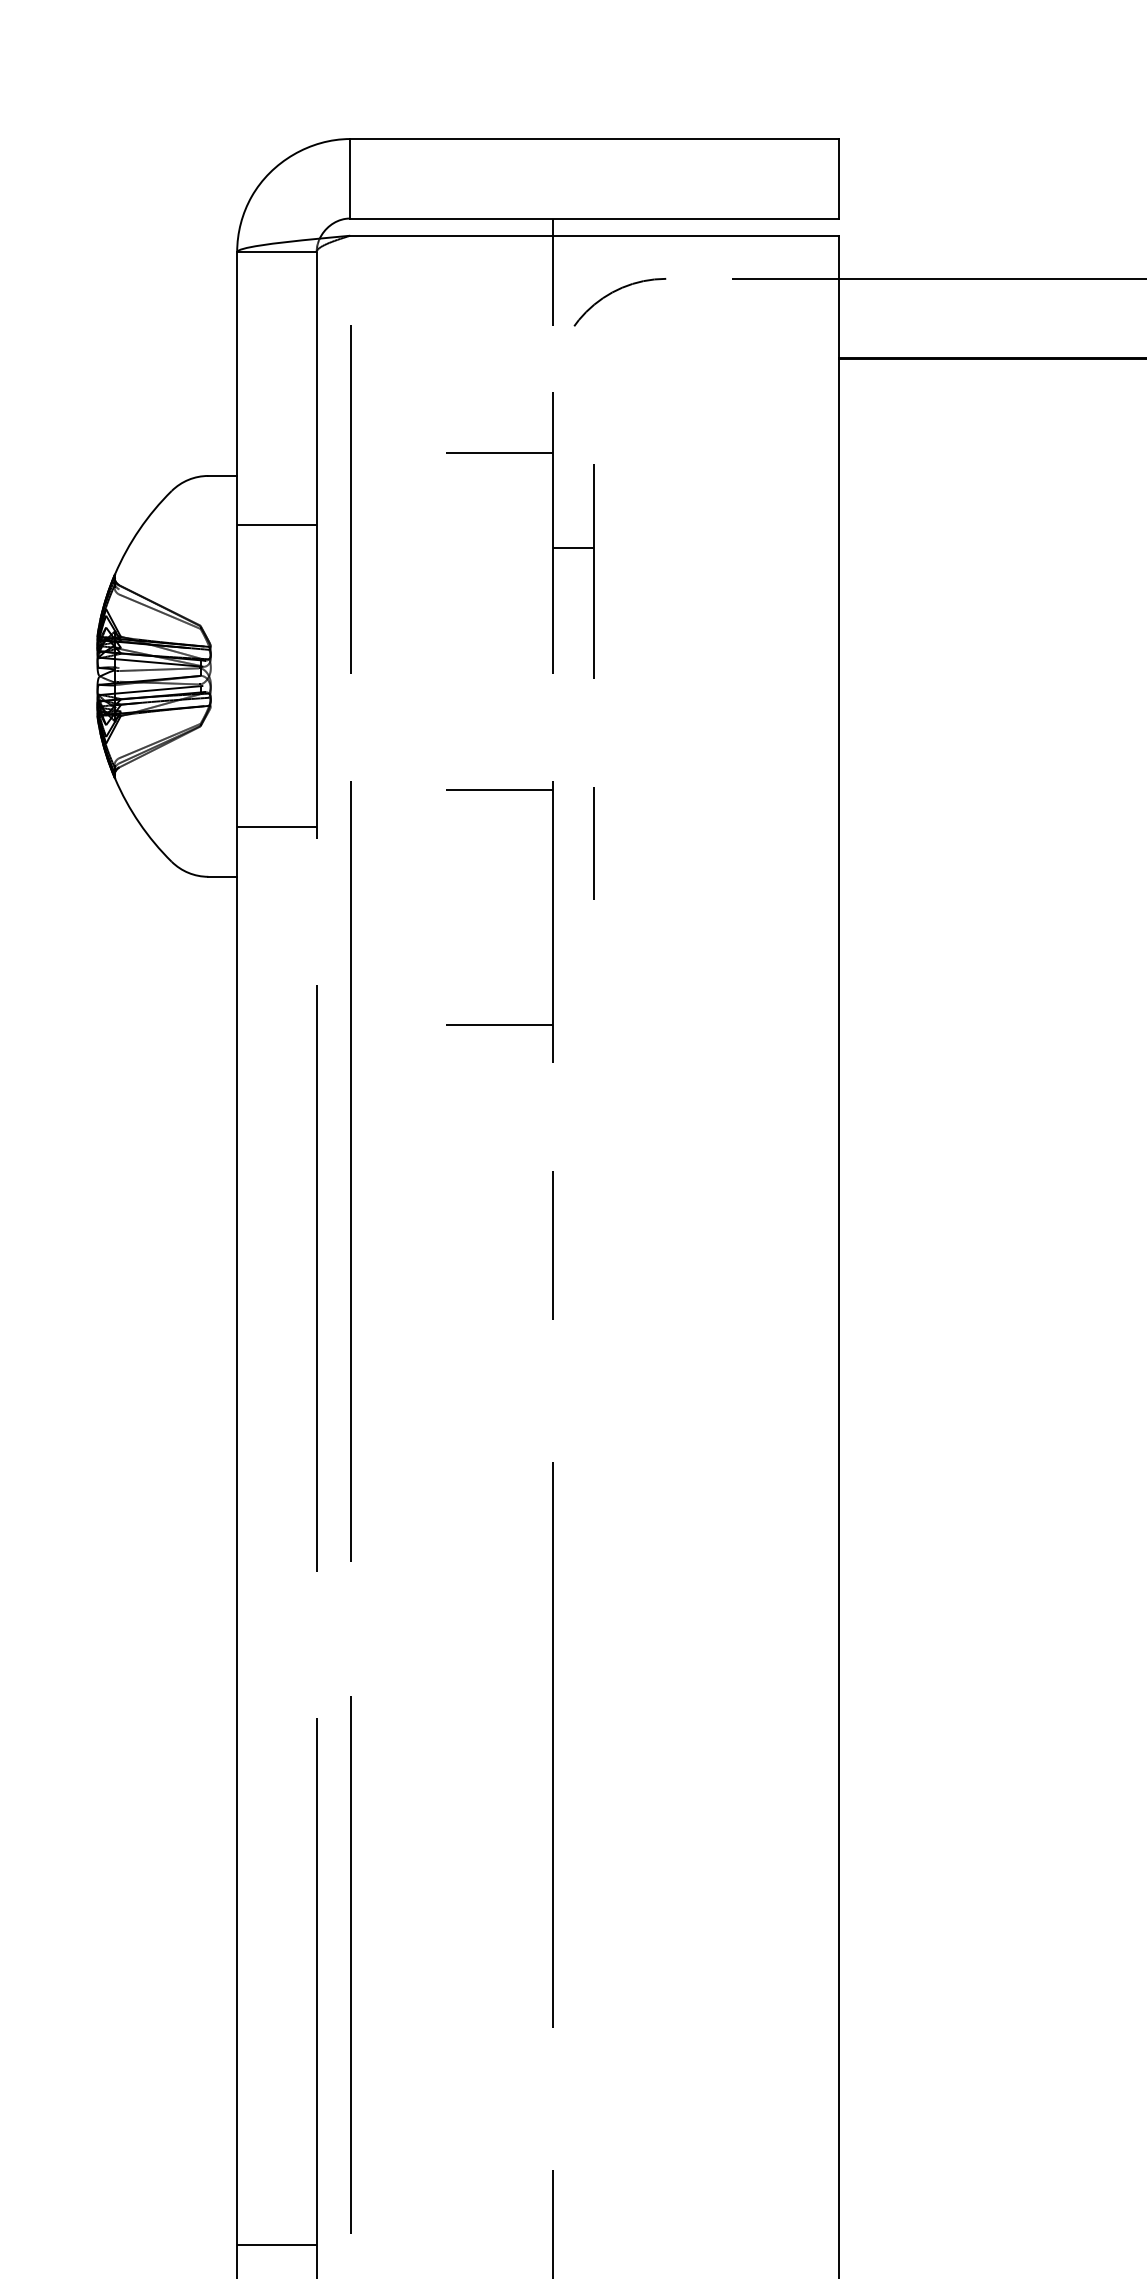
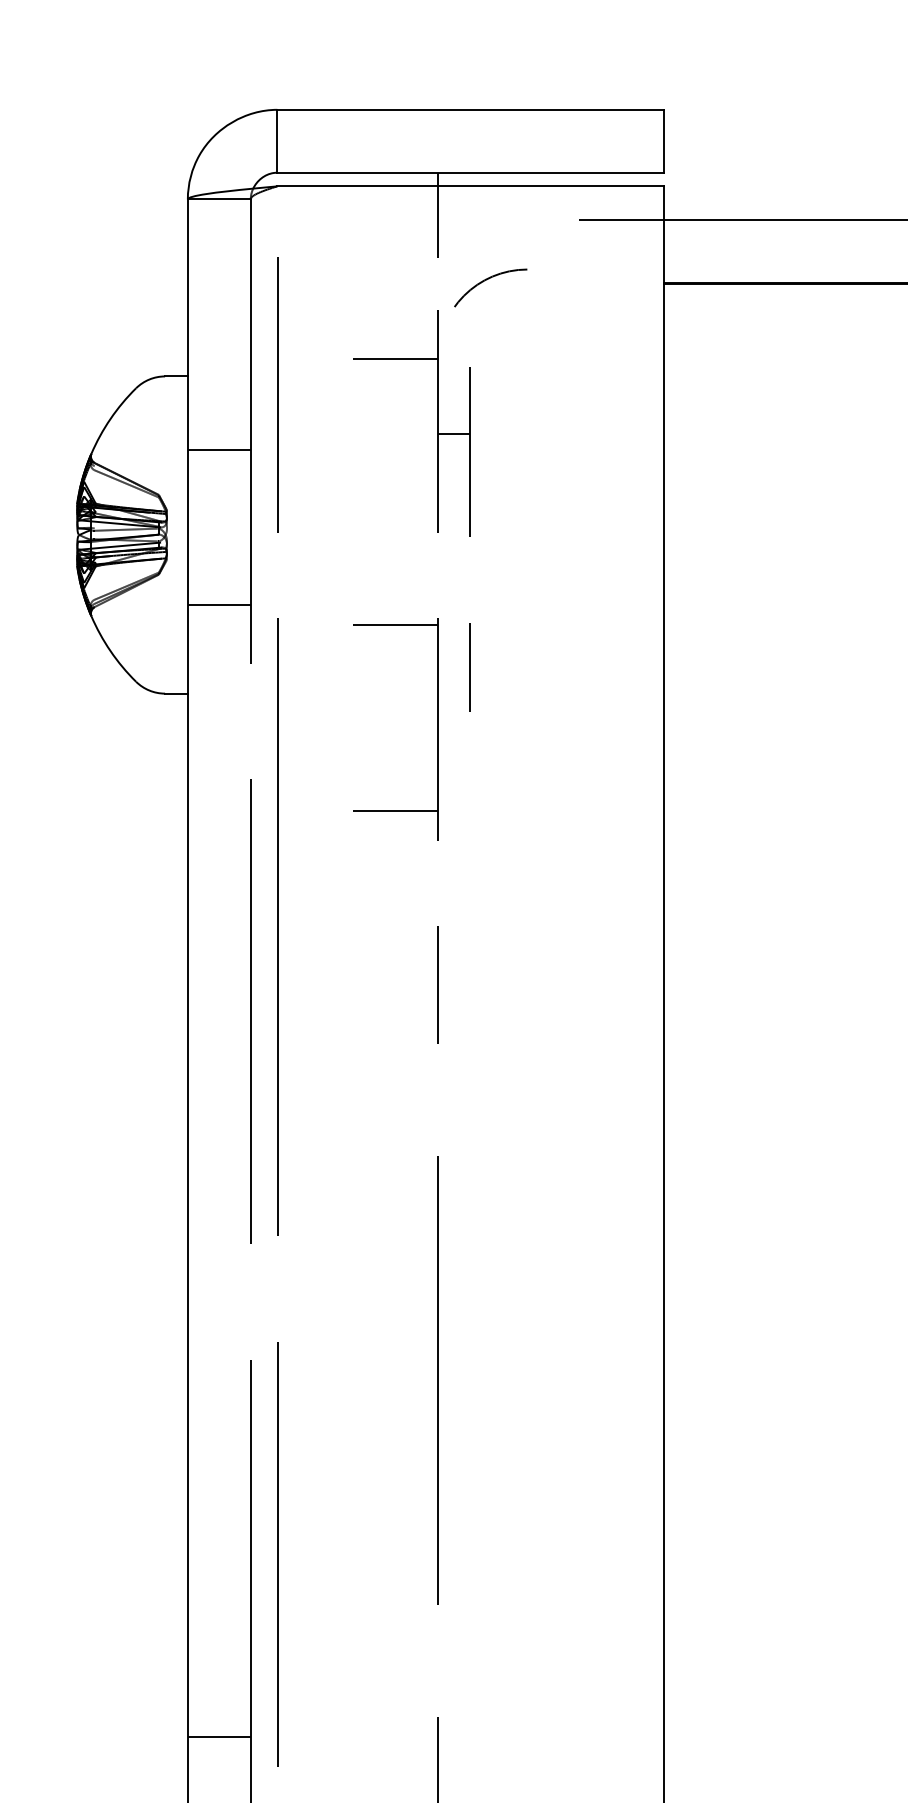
arc: (614, 292) -> (486, 280), moved
line: (276, 525) -> (218, 449), moved
line: (276, 827) -> (218, 604), moved
line: (276, 2245) -> (218, 1737), moved

